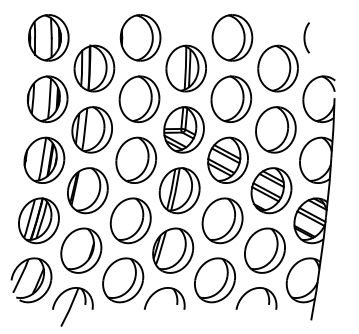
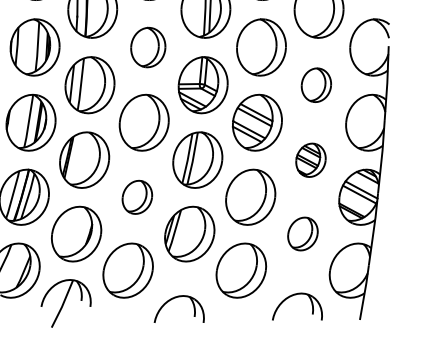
part: (139, 99) -> (148, 47), size x0.7
part: (275, 129) -> (315, 84), size x0.6
part: (271, 190) -> (310, 159), size x0.6
part: (130, 220) -> (137, 196), size x0.6
part: (264, 250) -> (302, 233), size x0.6
part: (160, 290) -> (174, 299), moved
part: (252, 290) -> (292, 296), moved

